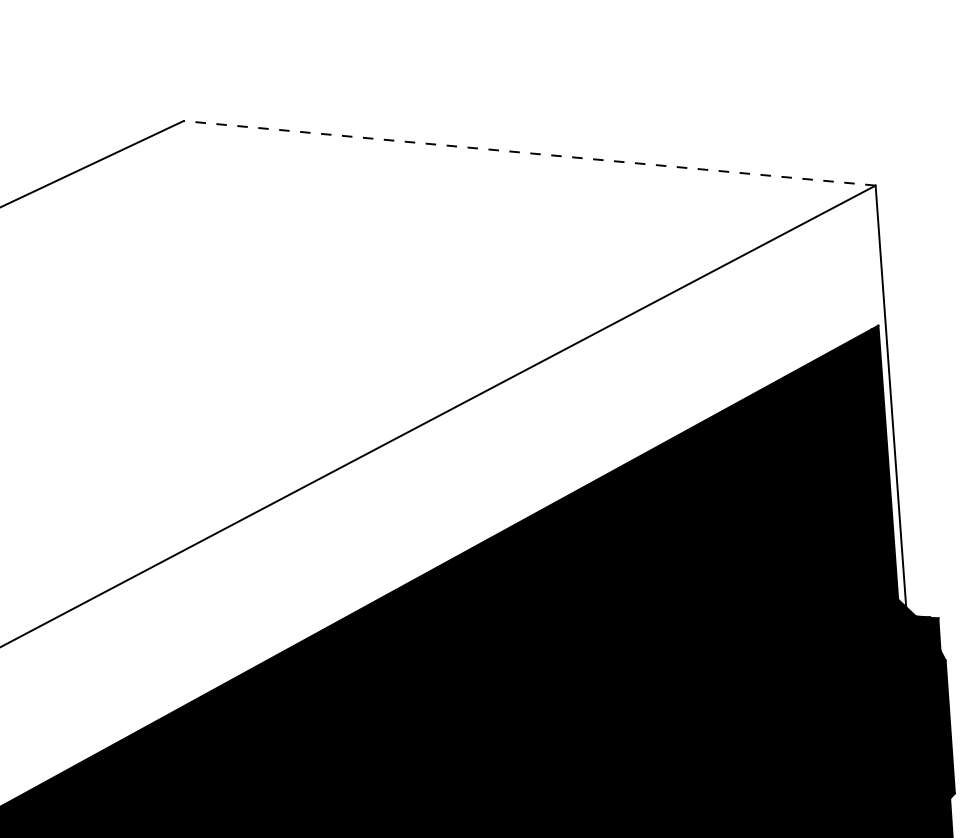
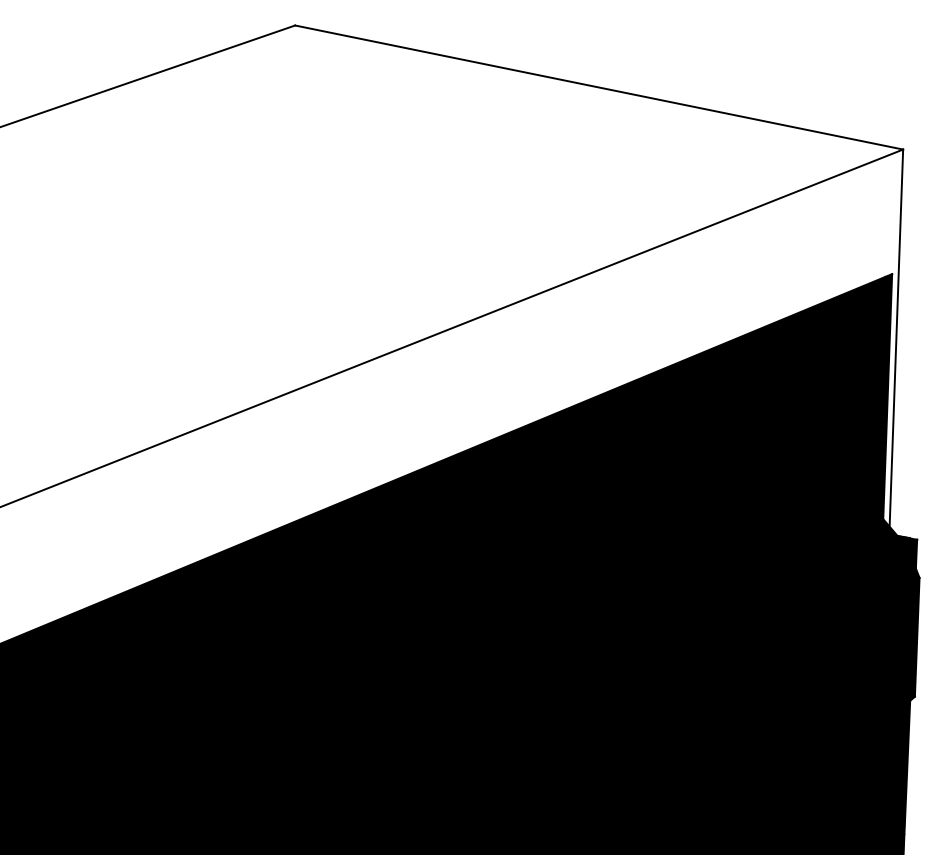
line: (528, 153) -> (598, 87), dashed -> solid

